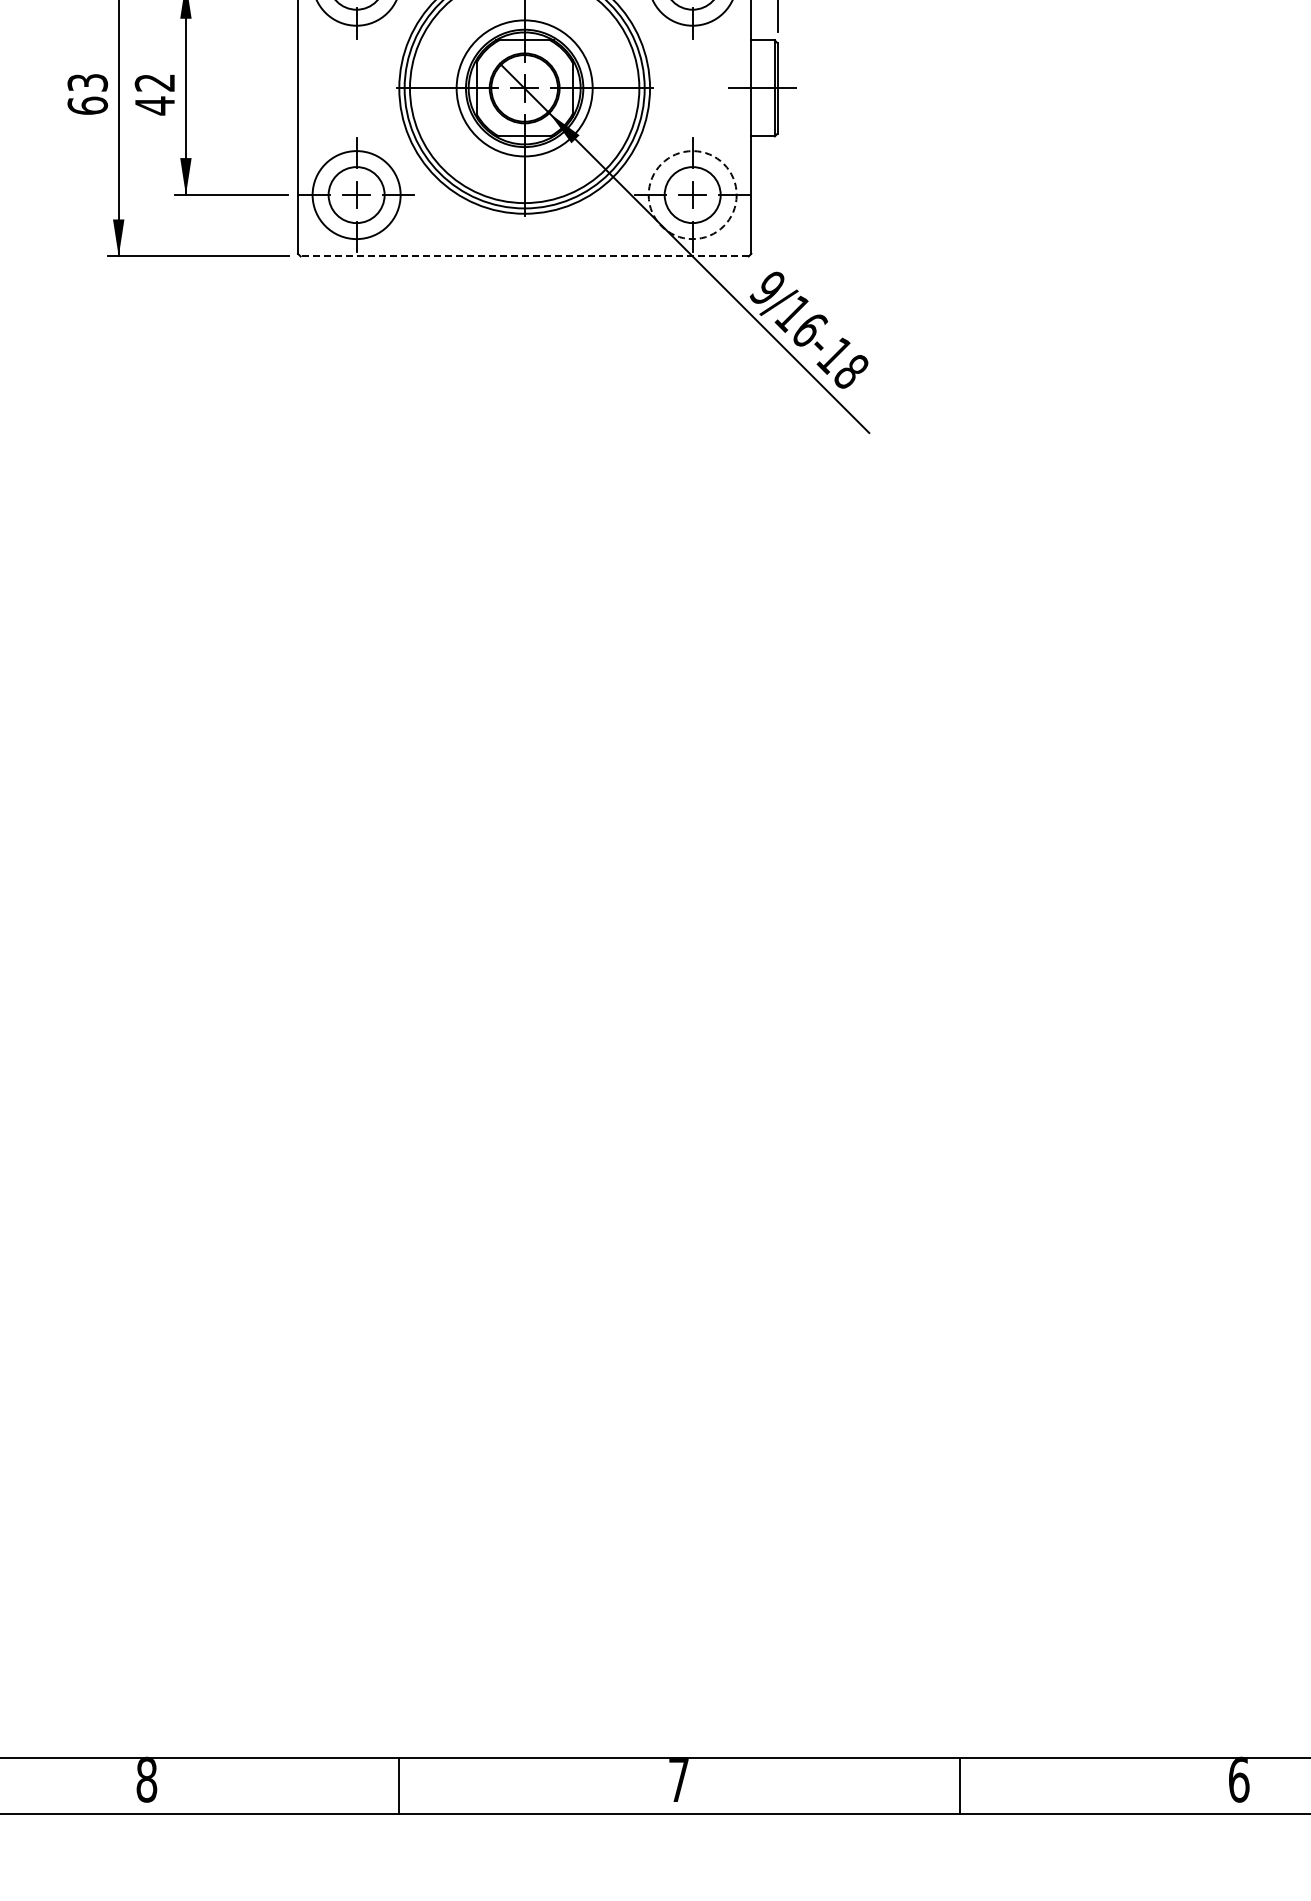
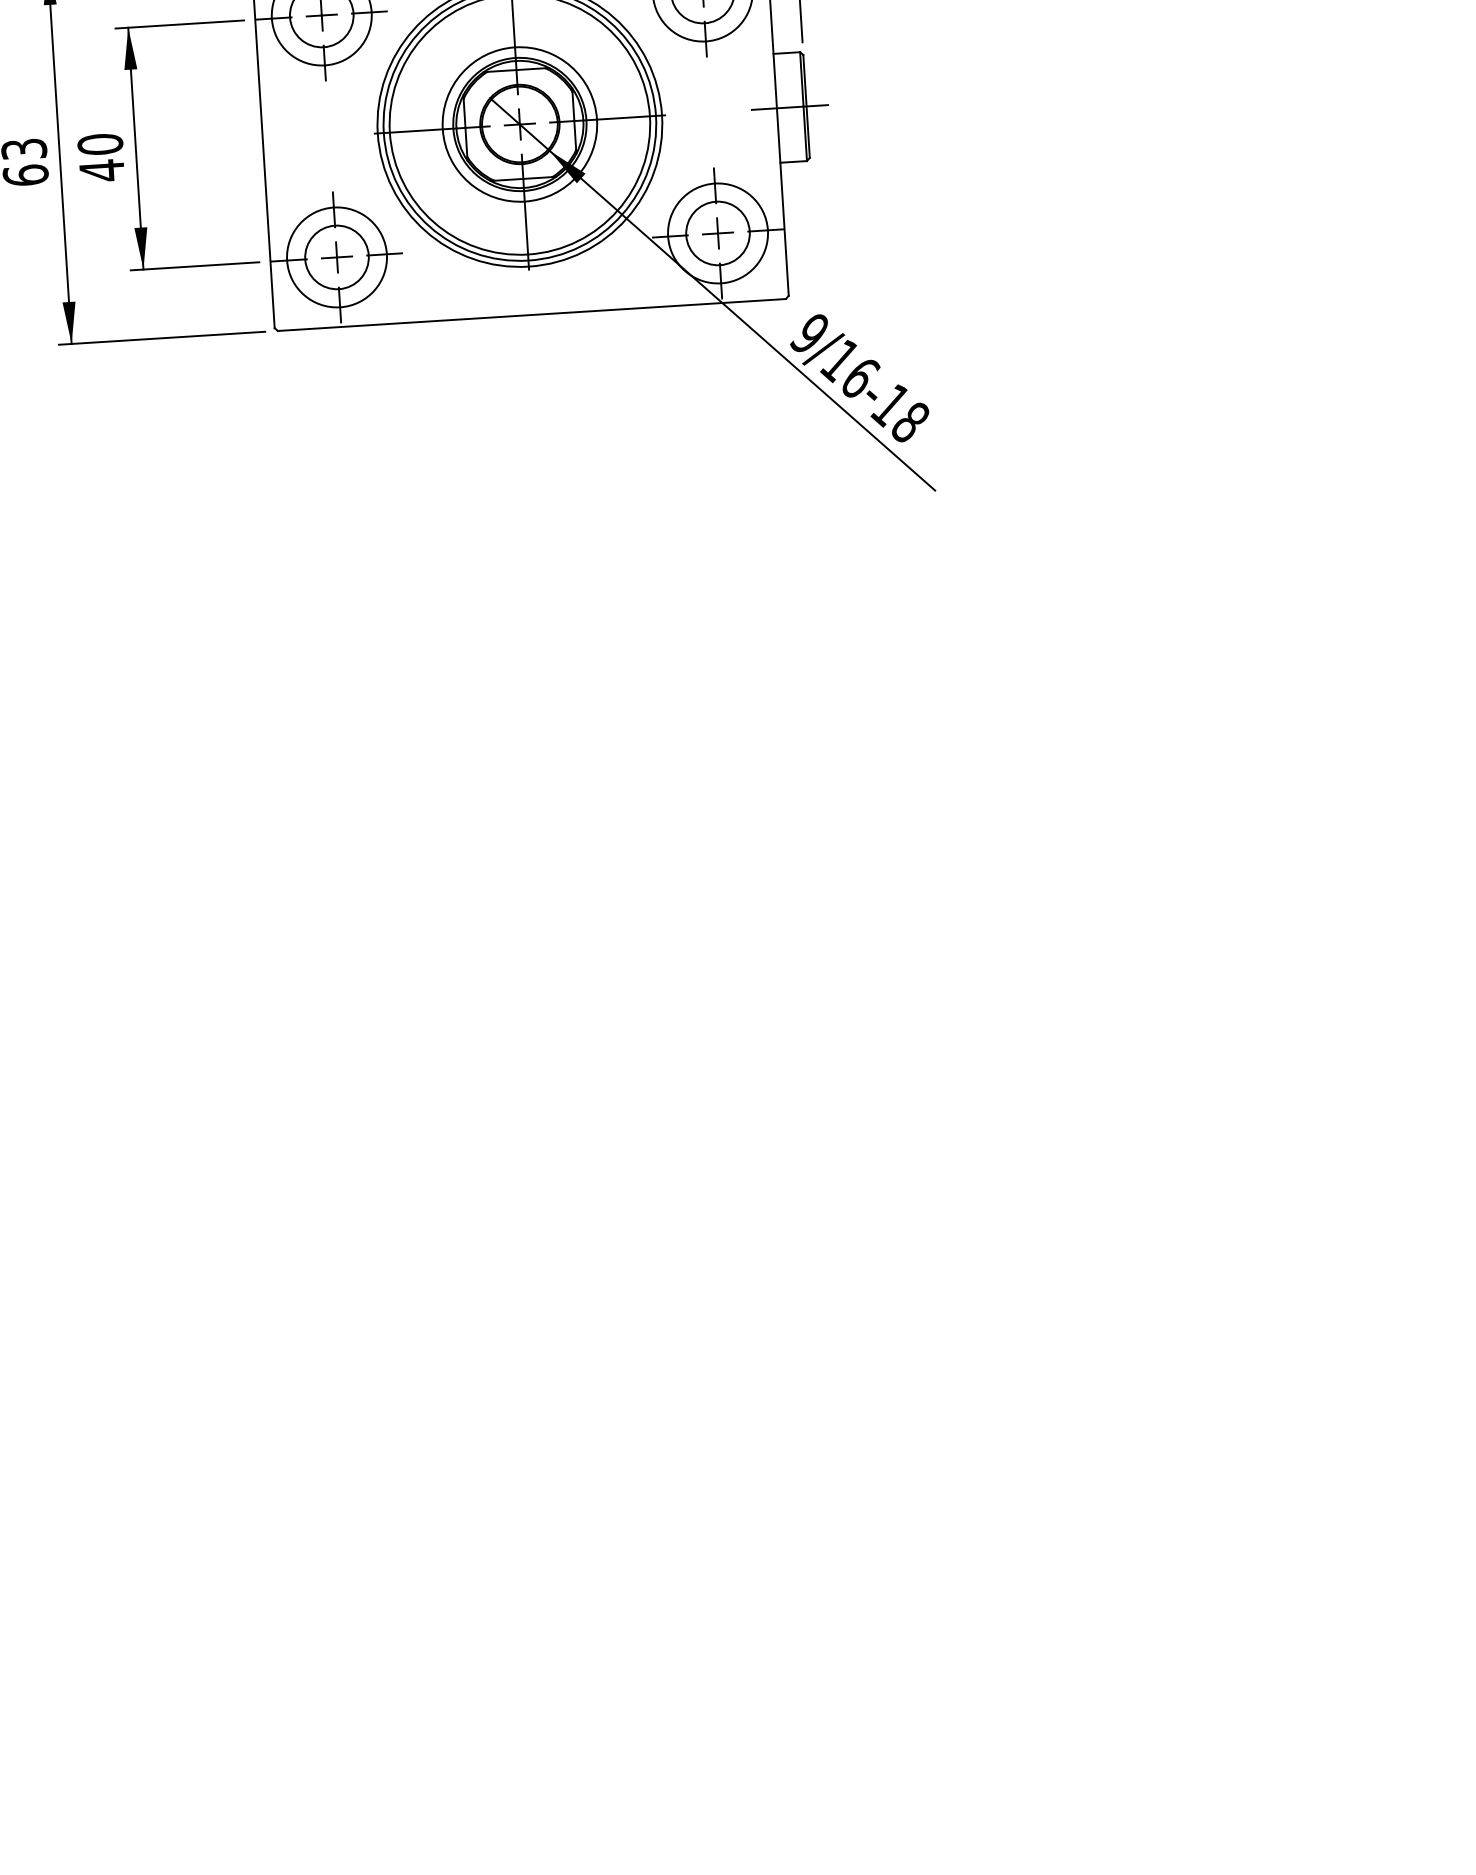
text: (154, 82) -> (99, 144), 42 -> 40
circle: (692, 195) -> (717, 233), dashed -> solid
line: (524, 256) -> (531, 315), dashed -> solid

